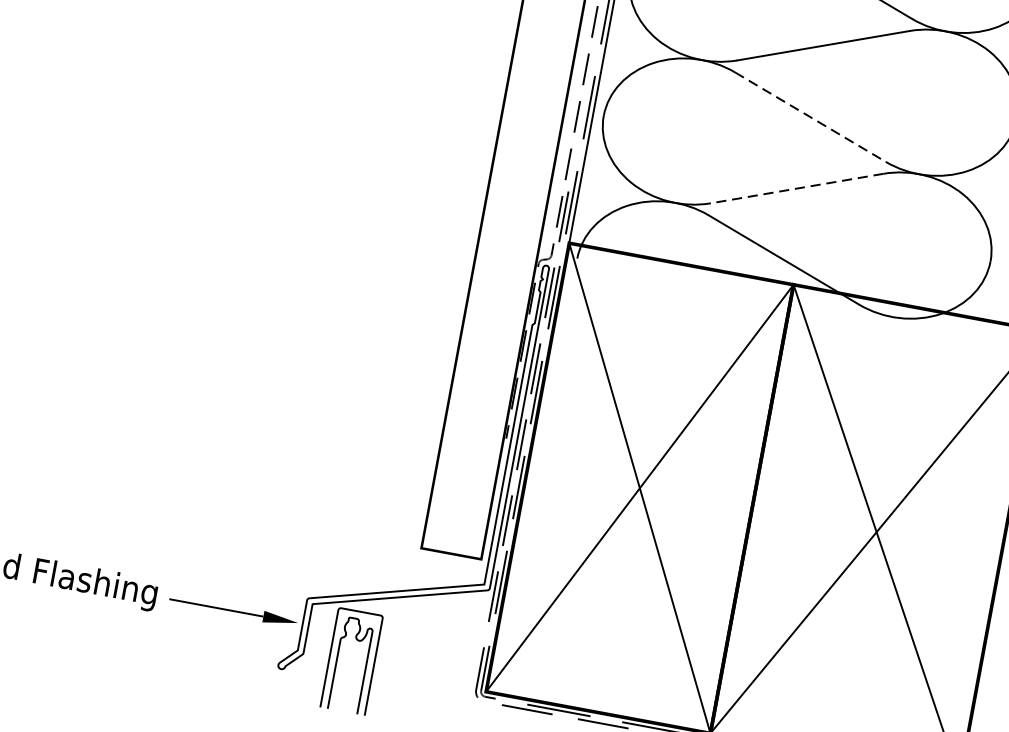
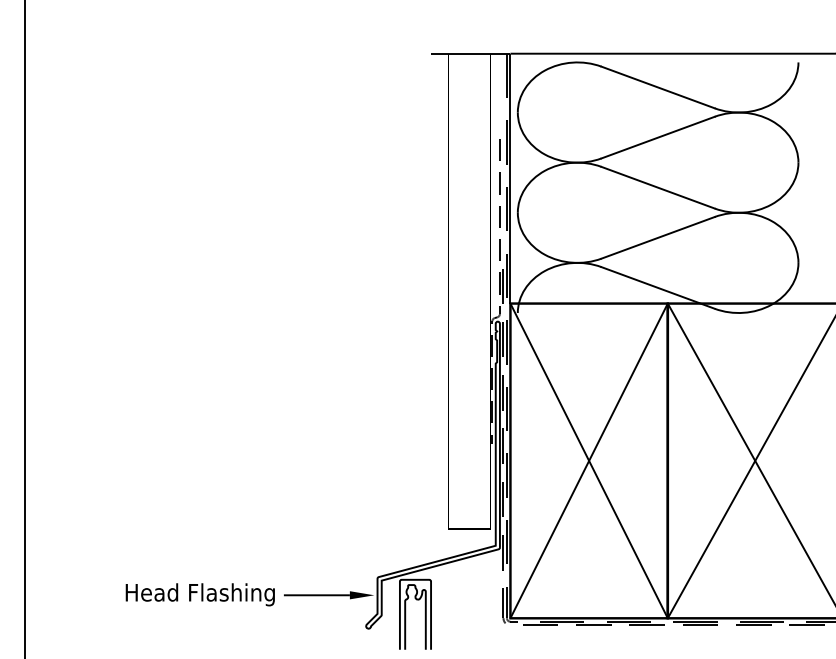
line: (810, 116) -> (658, 187), dashed -> solid
line: (796, 189) -> (657, 238), dashed -> solid

